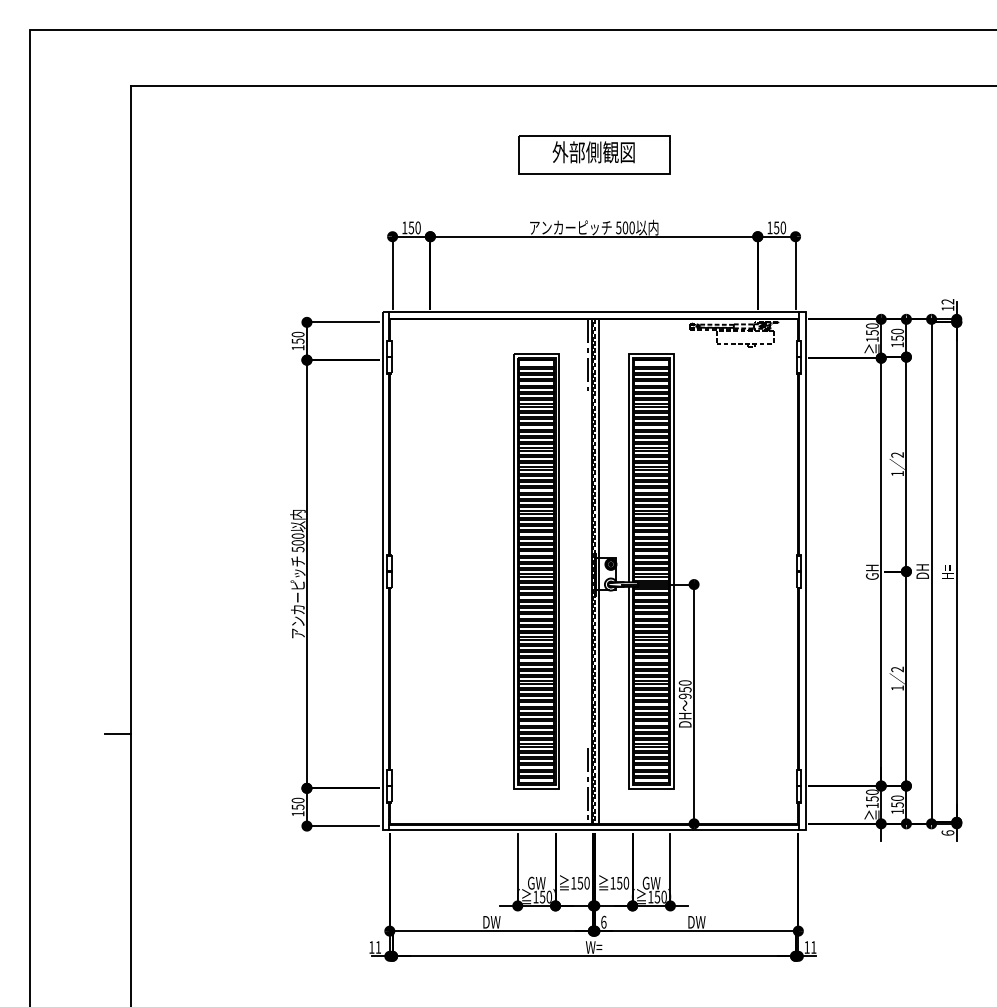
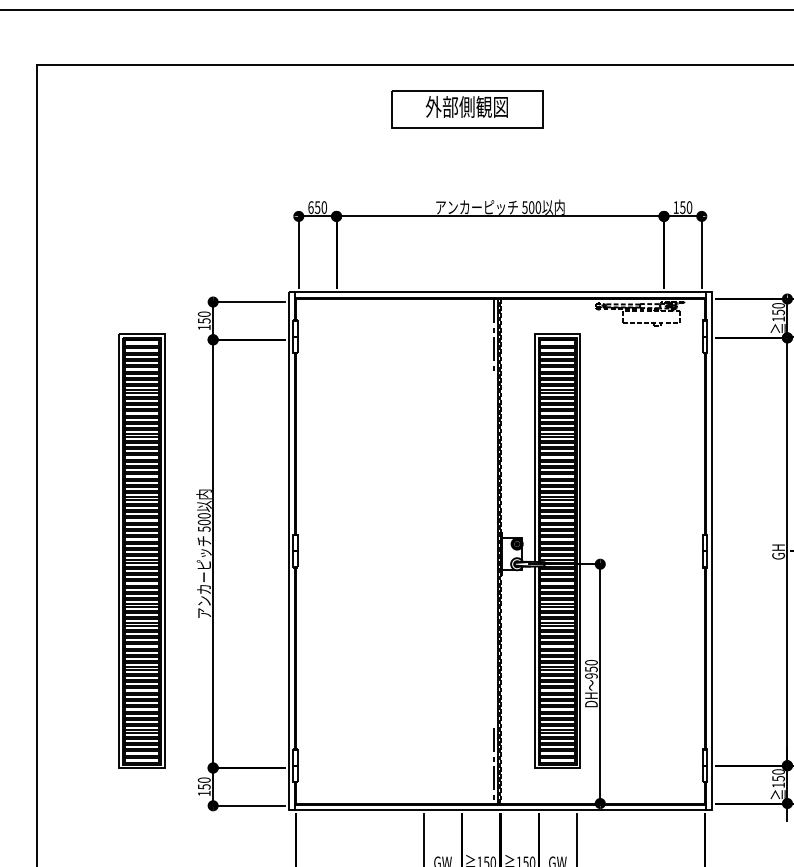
part: (594, 154) -> (467, 109), moved
text: (404, 227) -> (310, 207), 150 -> 650
part: (536, 571) -> (141, 551), moved
line: (599, 571) -> (505, 551), removed
line: (117, 734) -> (23, 714), removed

